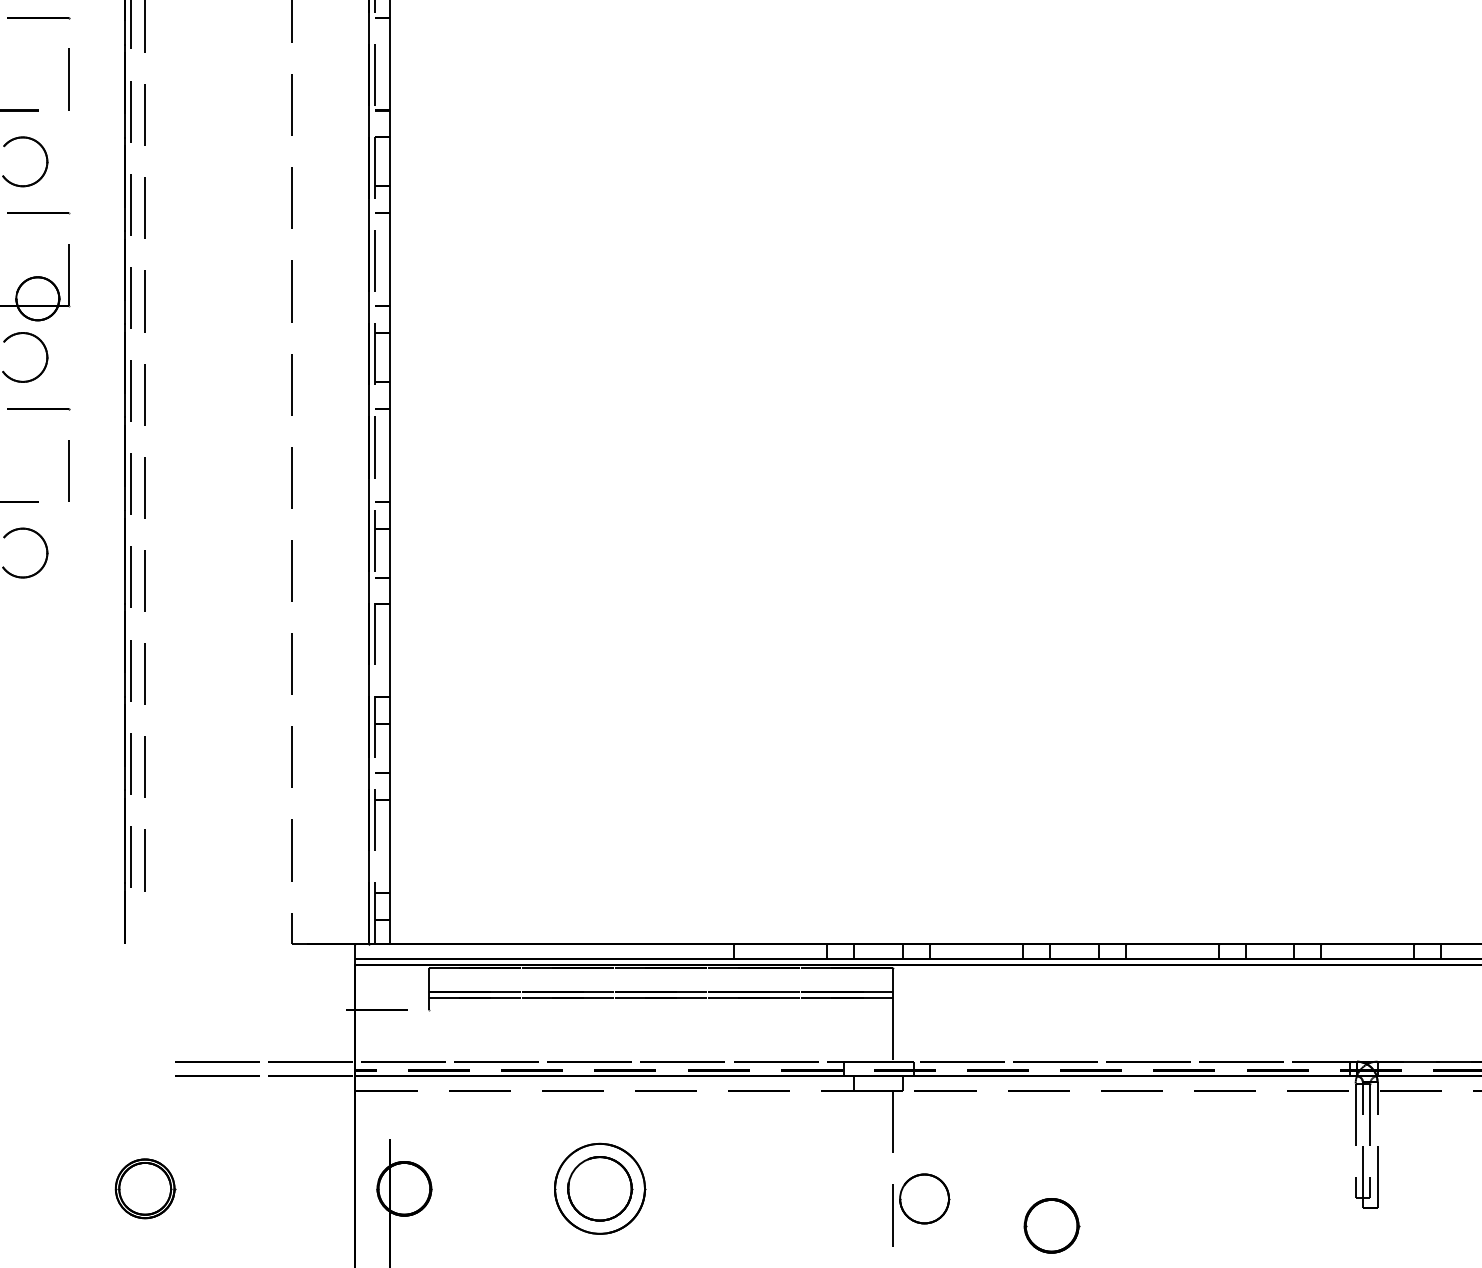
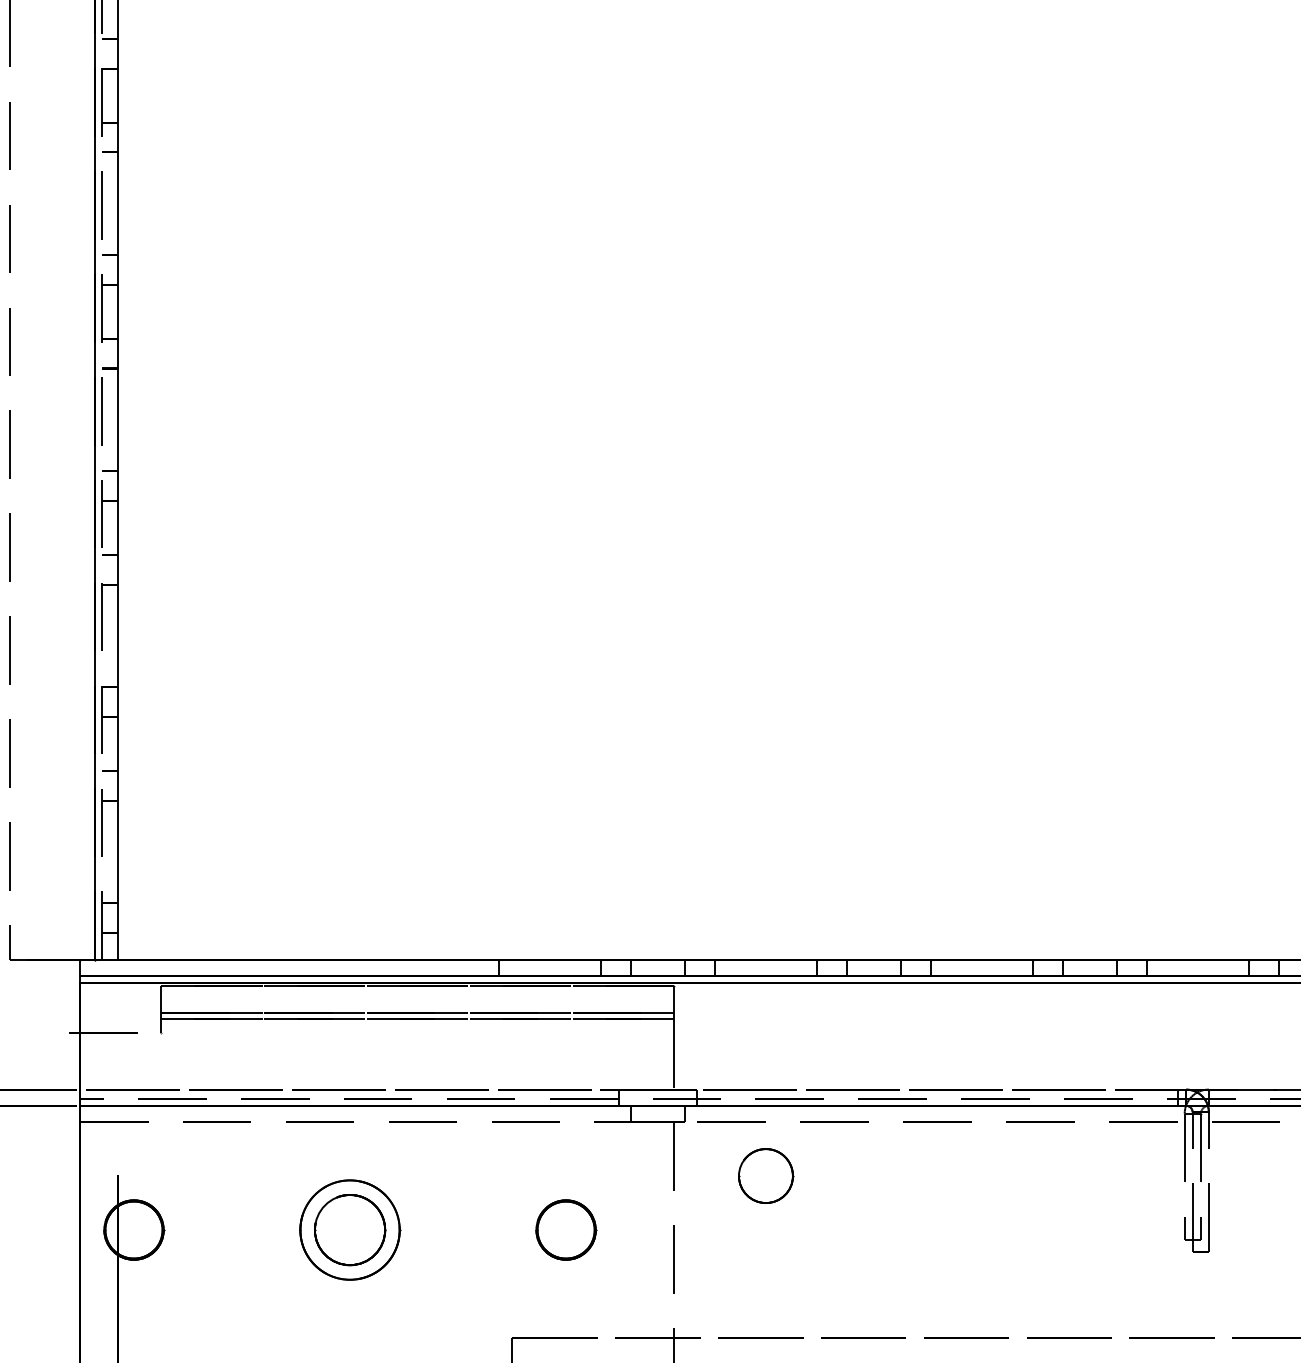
part: (924, 1198) -> (765, 1175), moved
part: (1051, 1225) -> (565, 1229), moved

